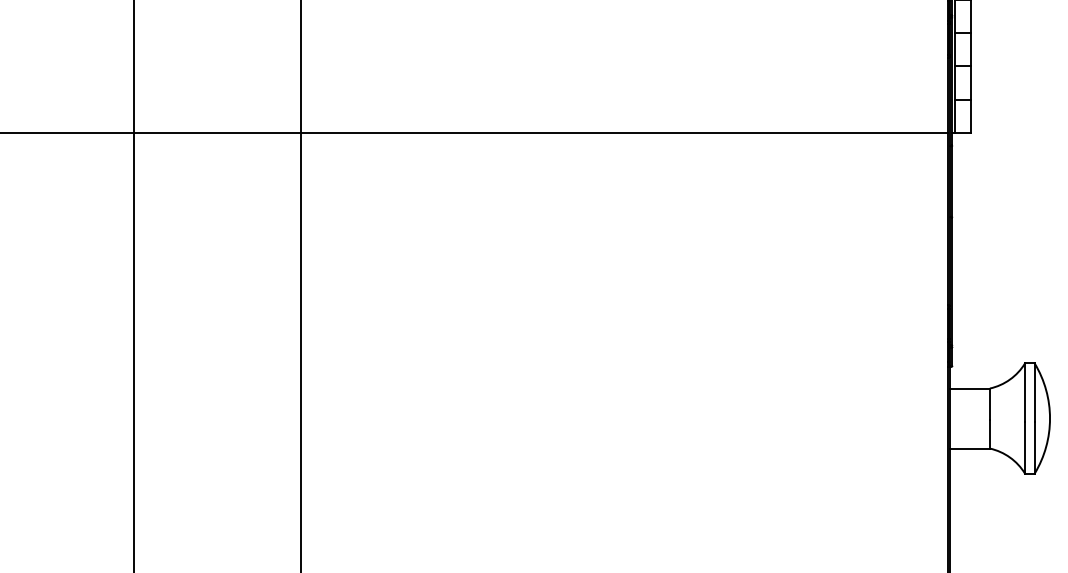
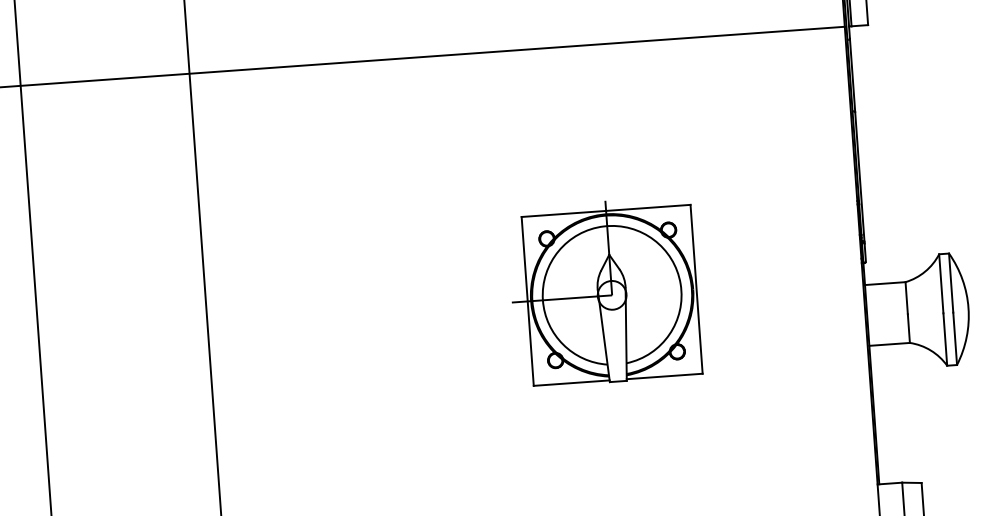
part: (693, 376) -> (604, 291), added

